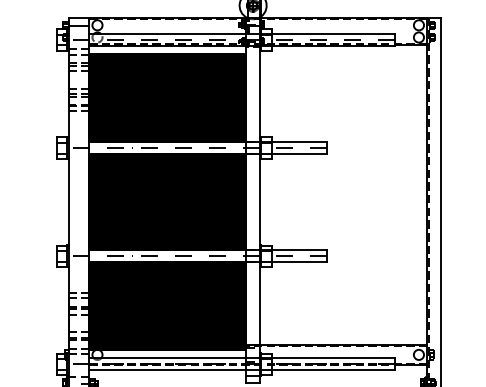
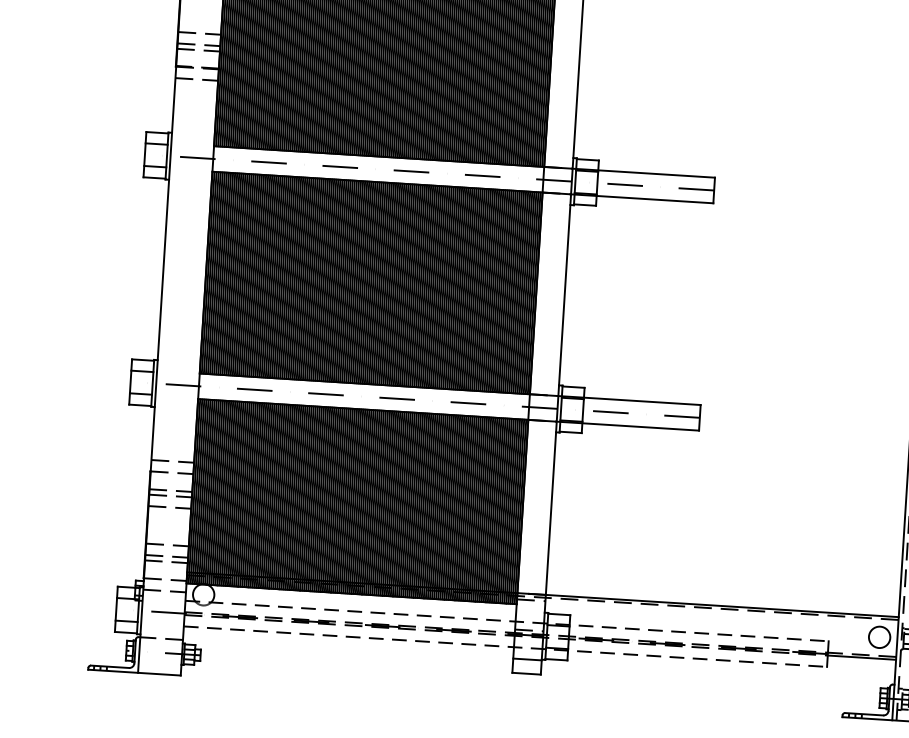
line: (241, 358) -> (506, 621), solid -> dashed
line: (241, 370) -> (504, 646), solid -> dashed

